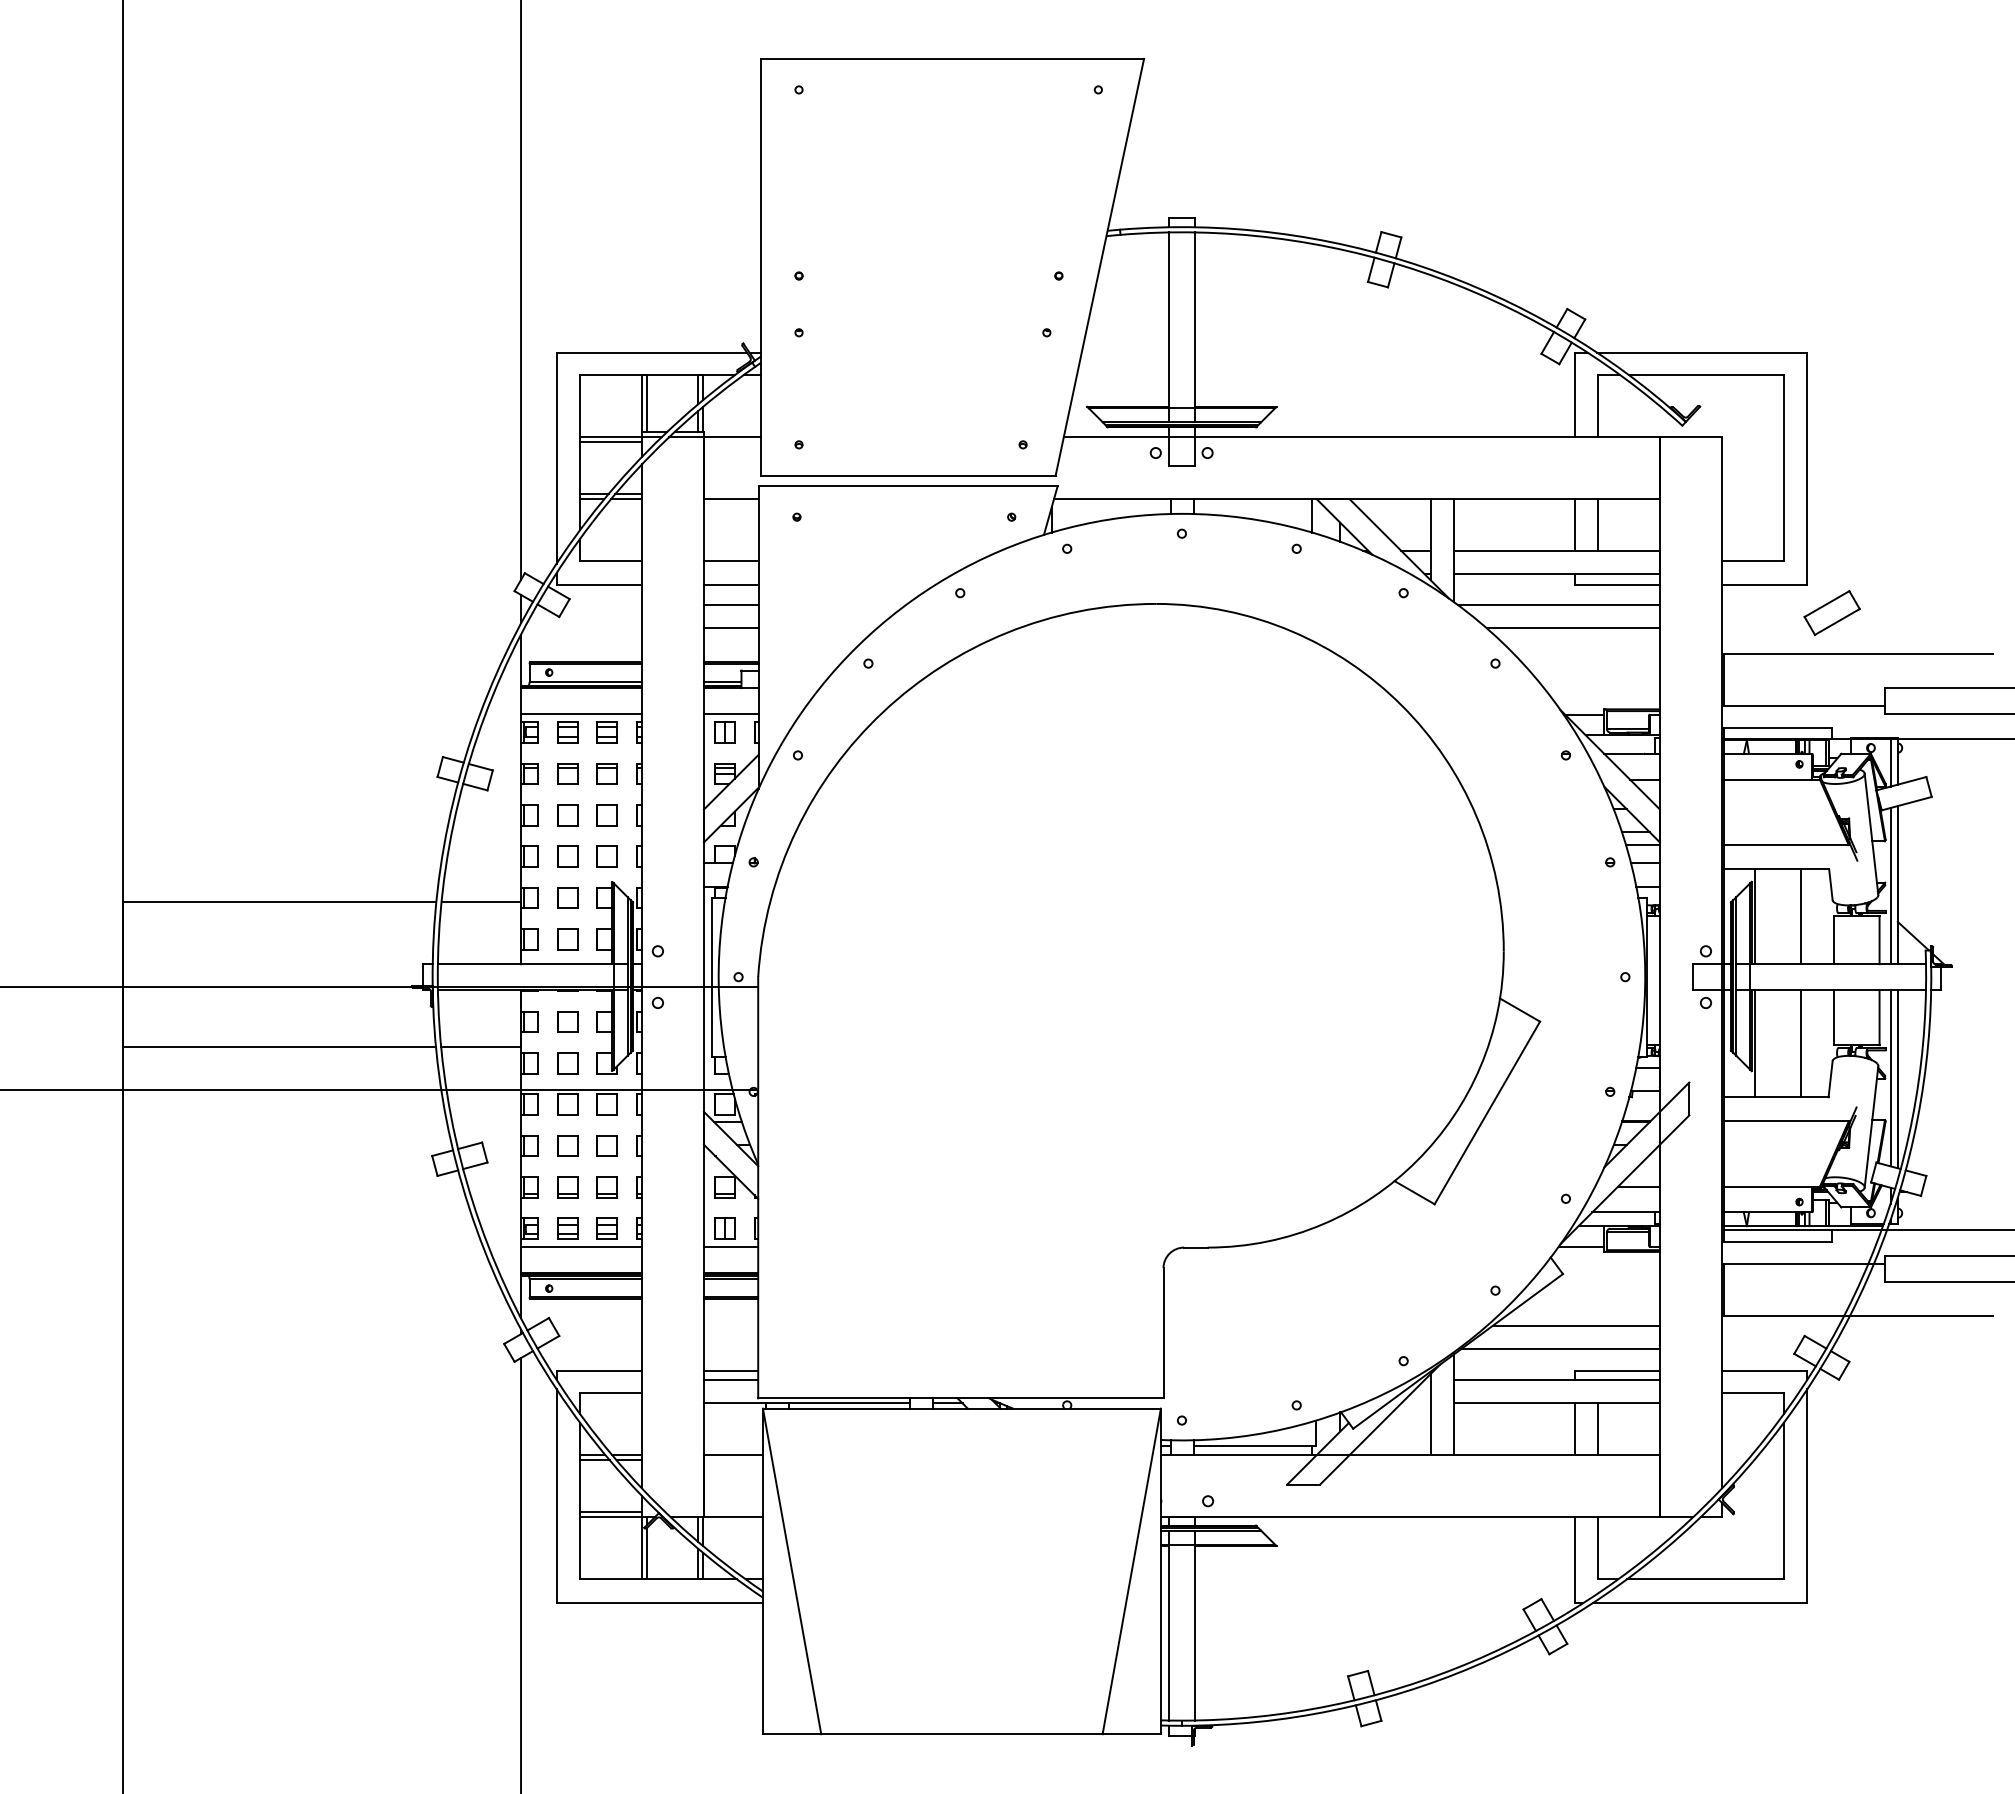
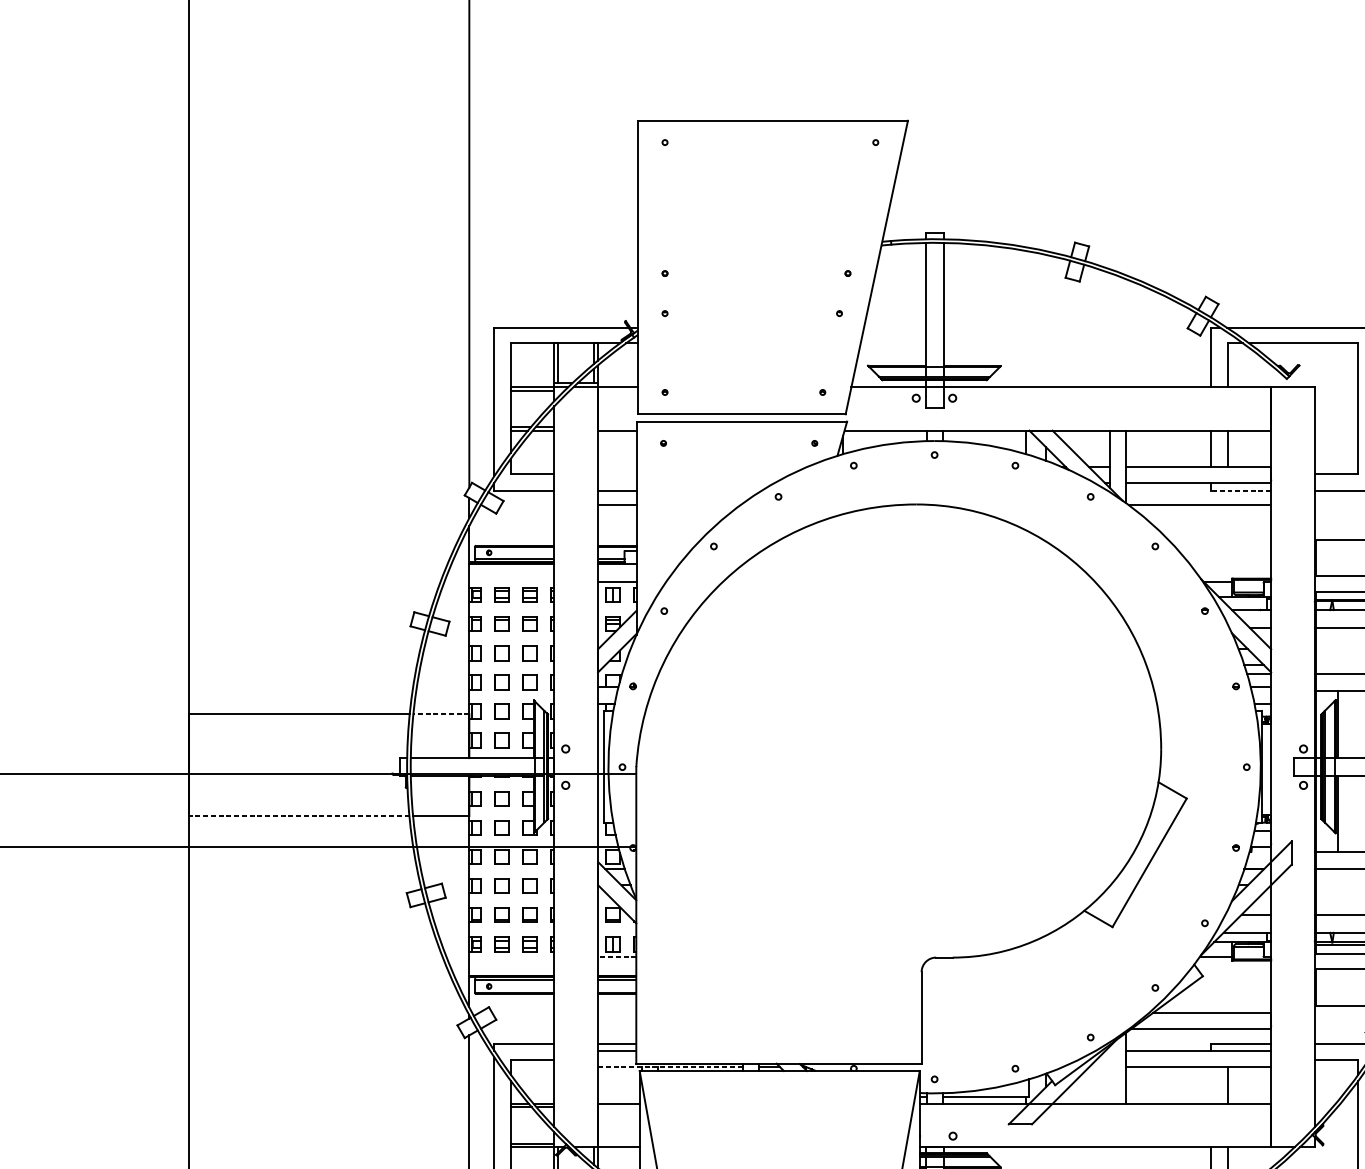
line: (730, 561) -> (616, 474), removed
line: (1617, 585) -> (1241, 491), solid -> dashed
line: (730, 628) -> (616, 521), removed
line: (1572, 628) -> (1209, 521), removed
line: (581, 713) -> (511, 581), removed
line: (481, 902) -> (441, 714), solid -> dashed
line: (279, 1046) -> (299, 816), solid -> dashed
line: (581, 1247) -> (511, 957), removed
line: (730, 1247) -> (616, 957), solid -> dashed
line: (806, 1403) -> (670, 1067), solid -> dashed
line: (1430, 1414) -> (1109, 1075), removed
line: (1574, 1429) -> (1210, 1085), removed

